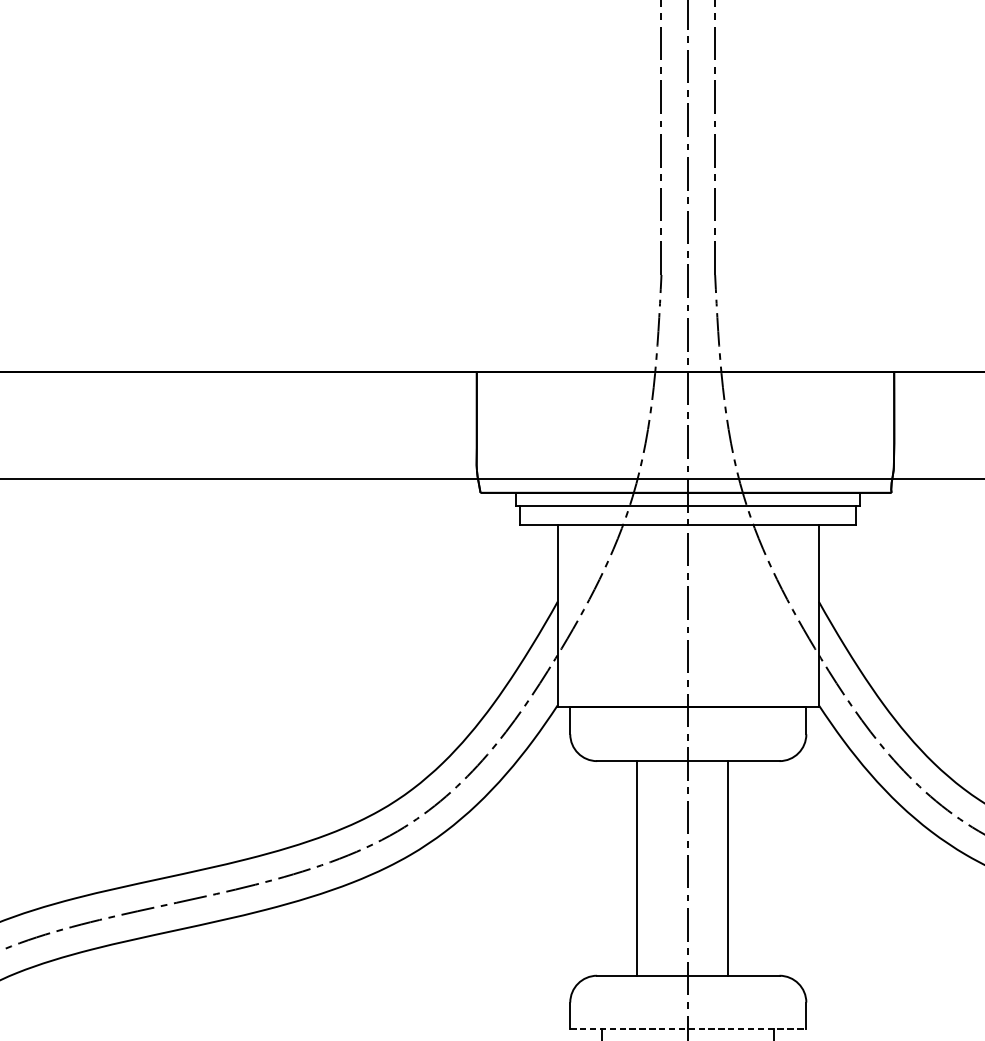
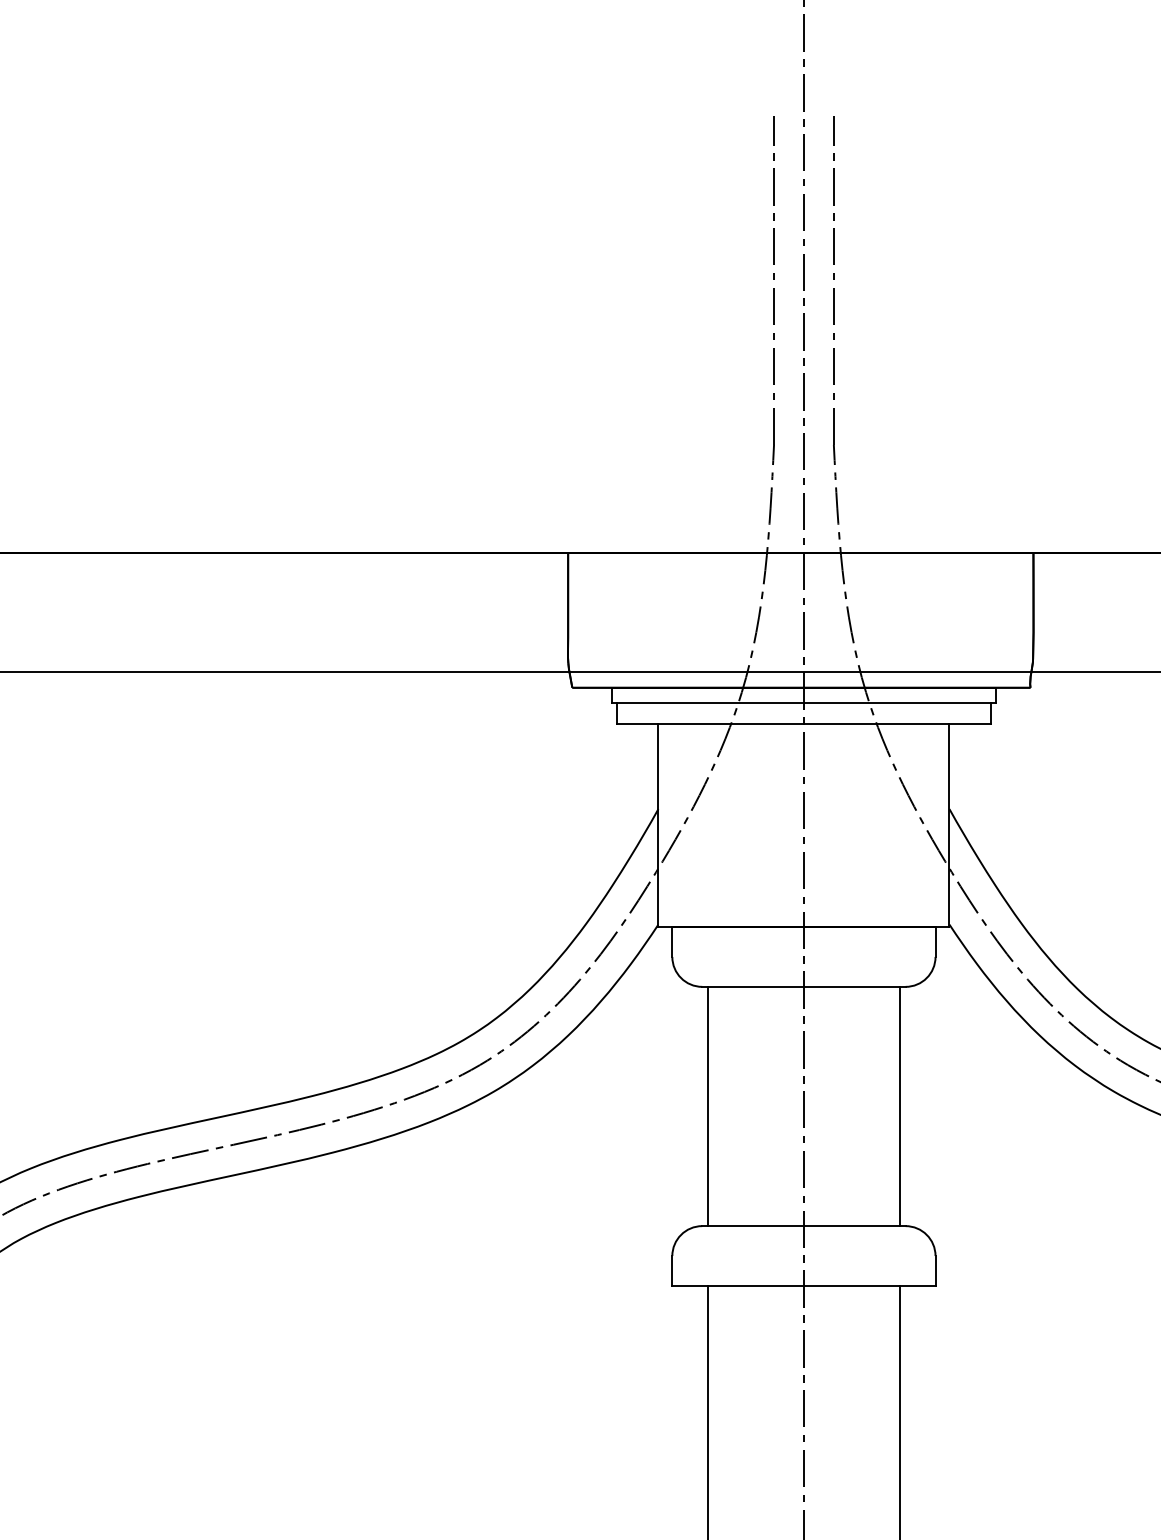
line: (637, 868) -> (708, 1106), moved
line: (727, 868) -> (899, 1106), moved
line: (687, 1029) -> (803, 1285), dashed -> solid

